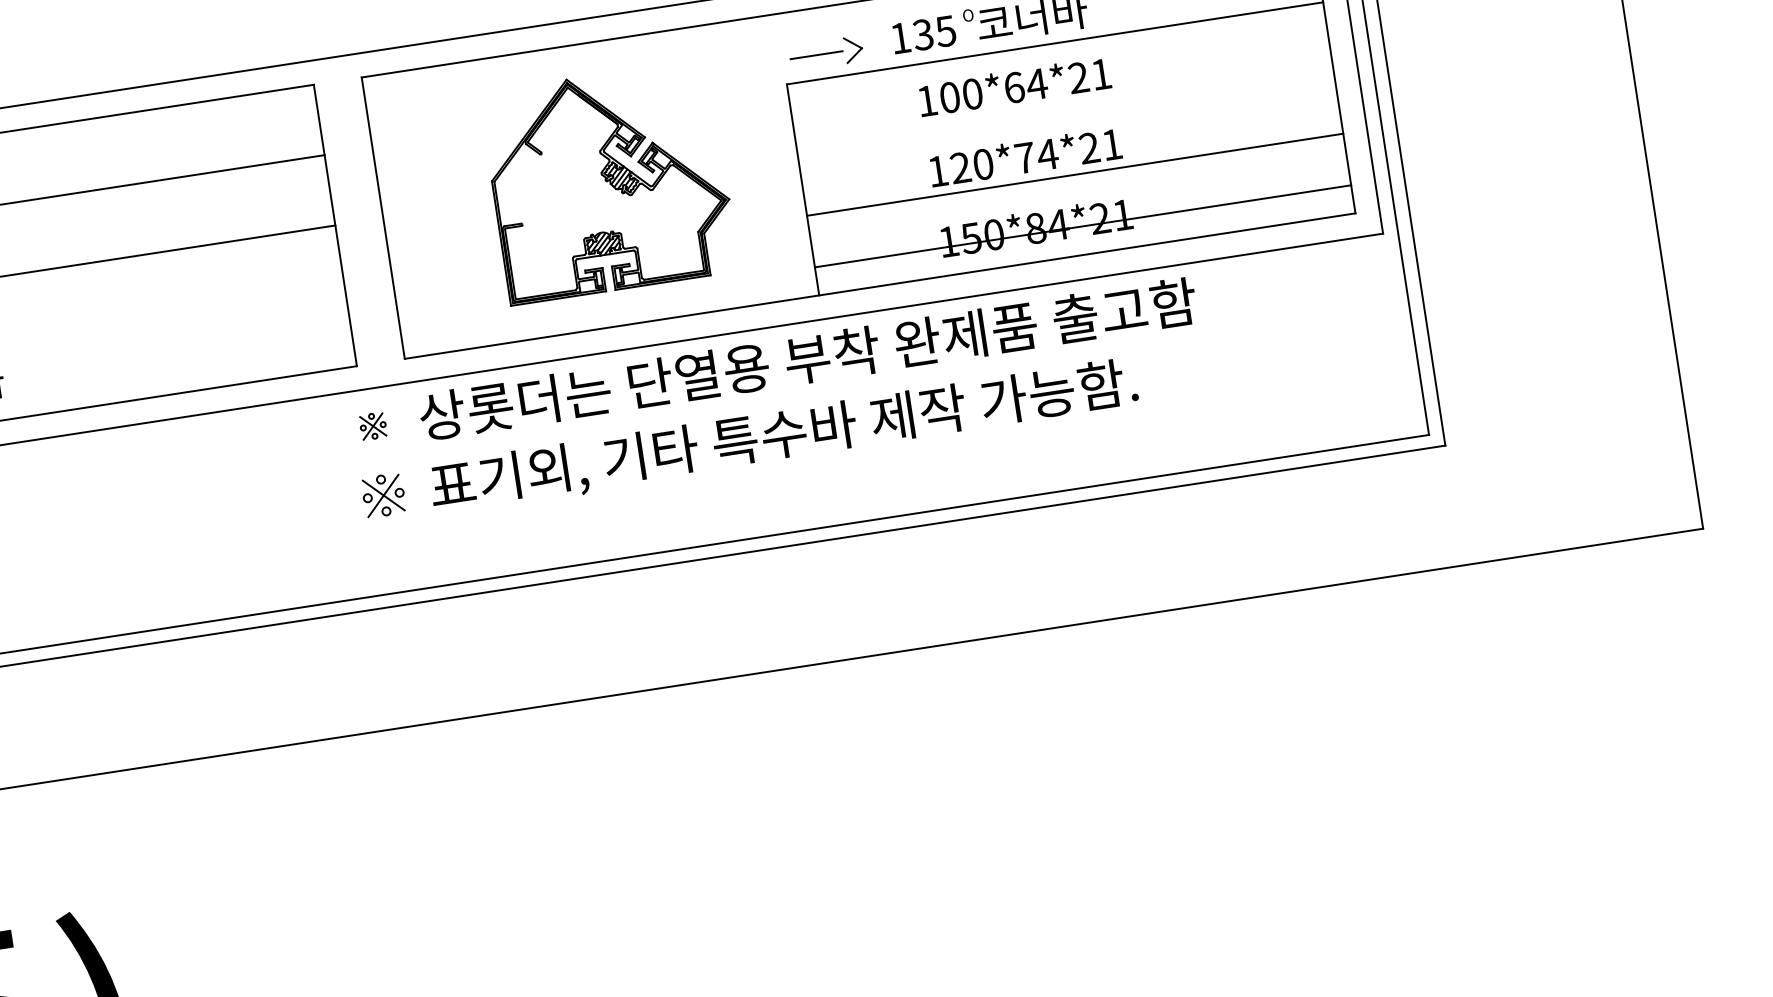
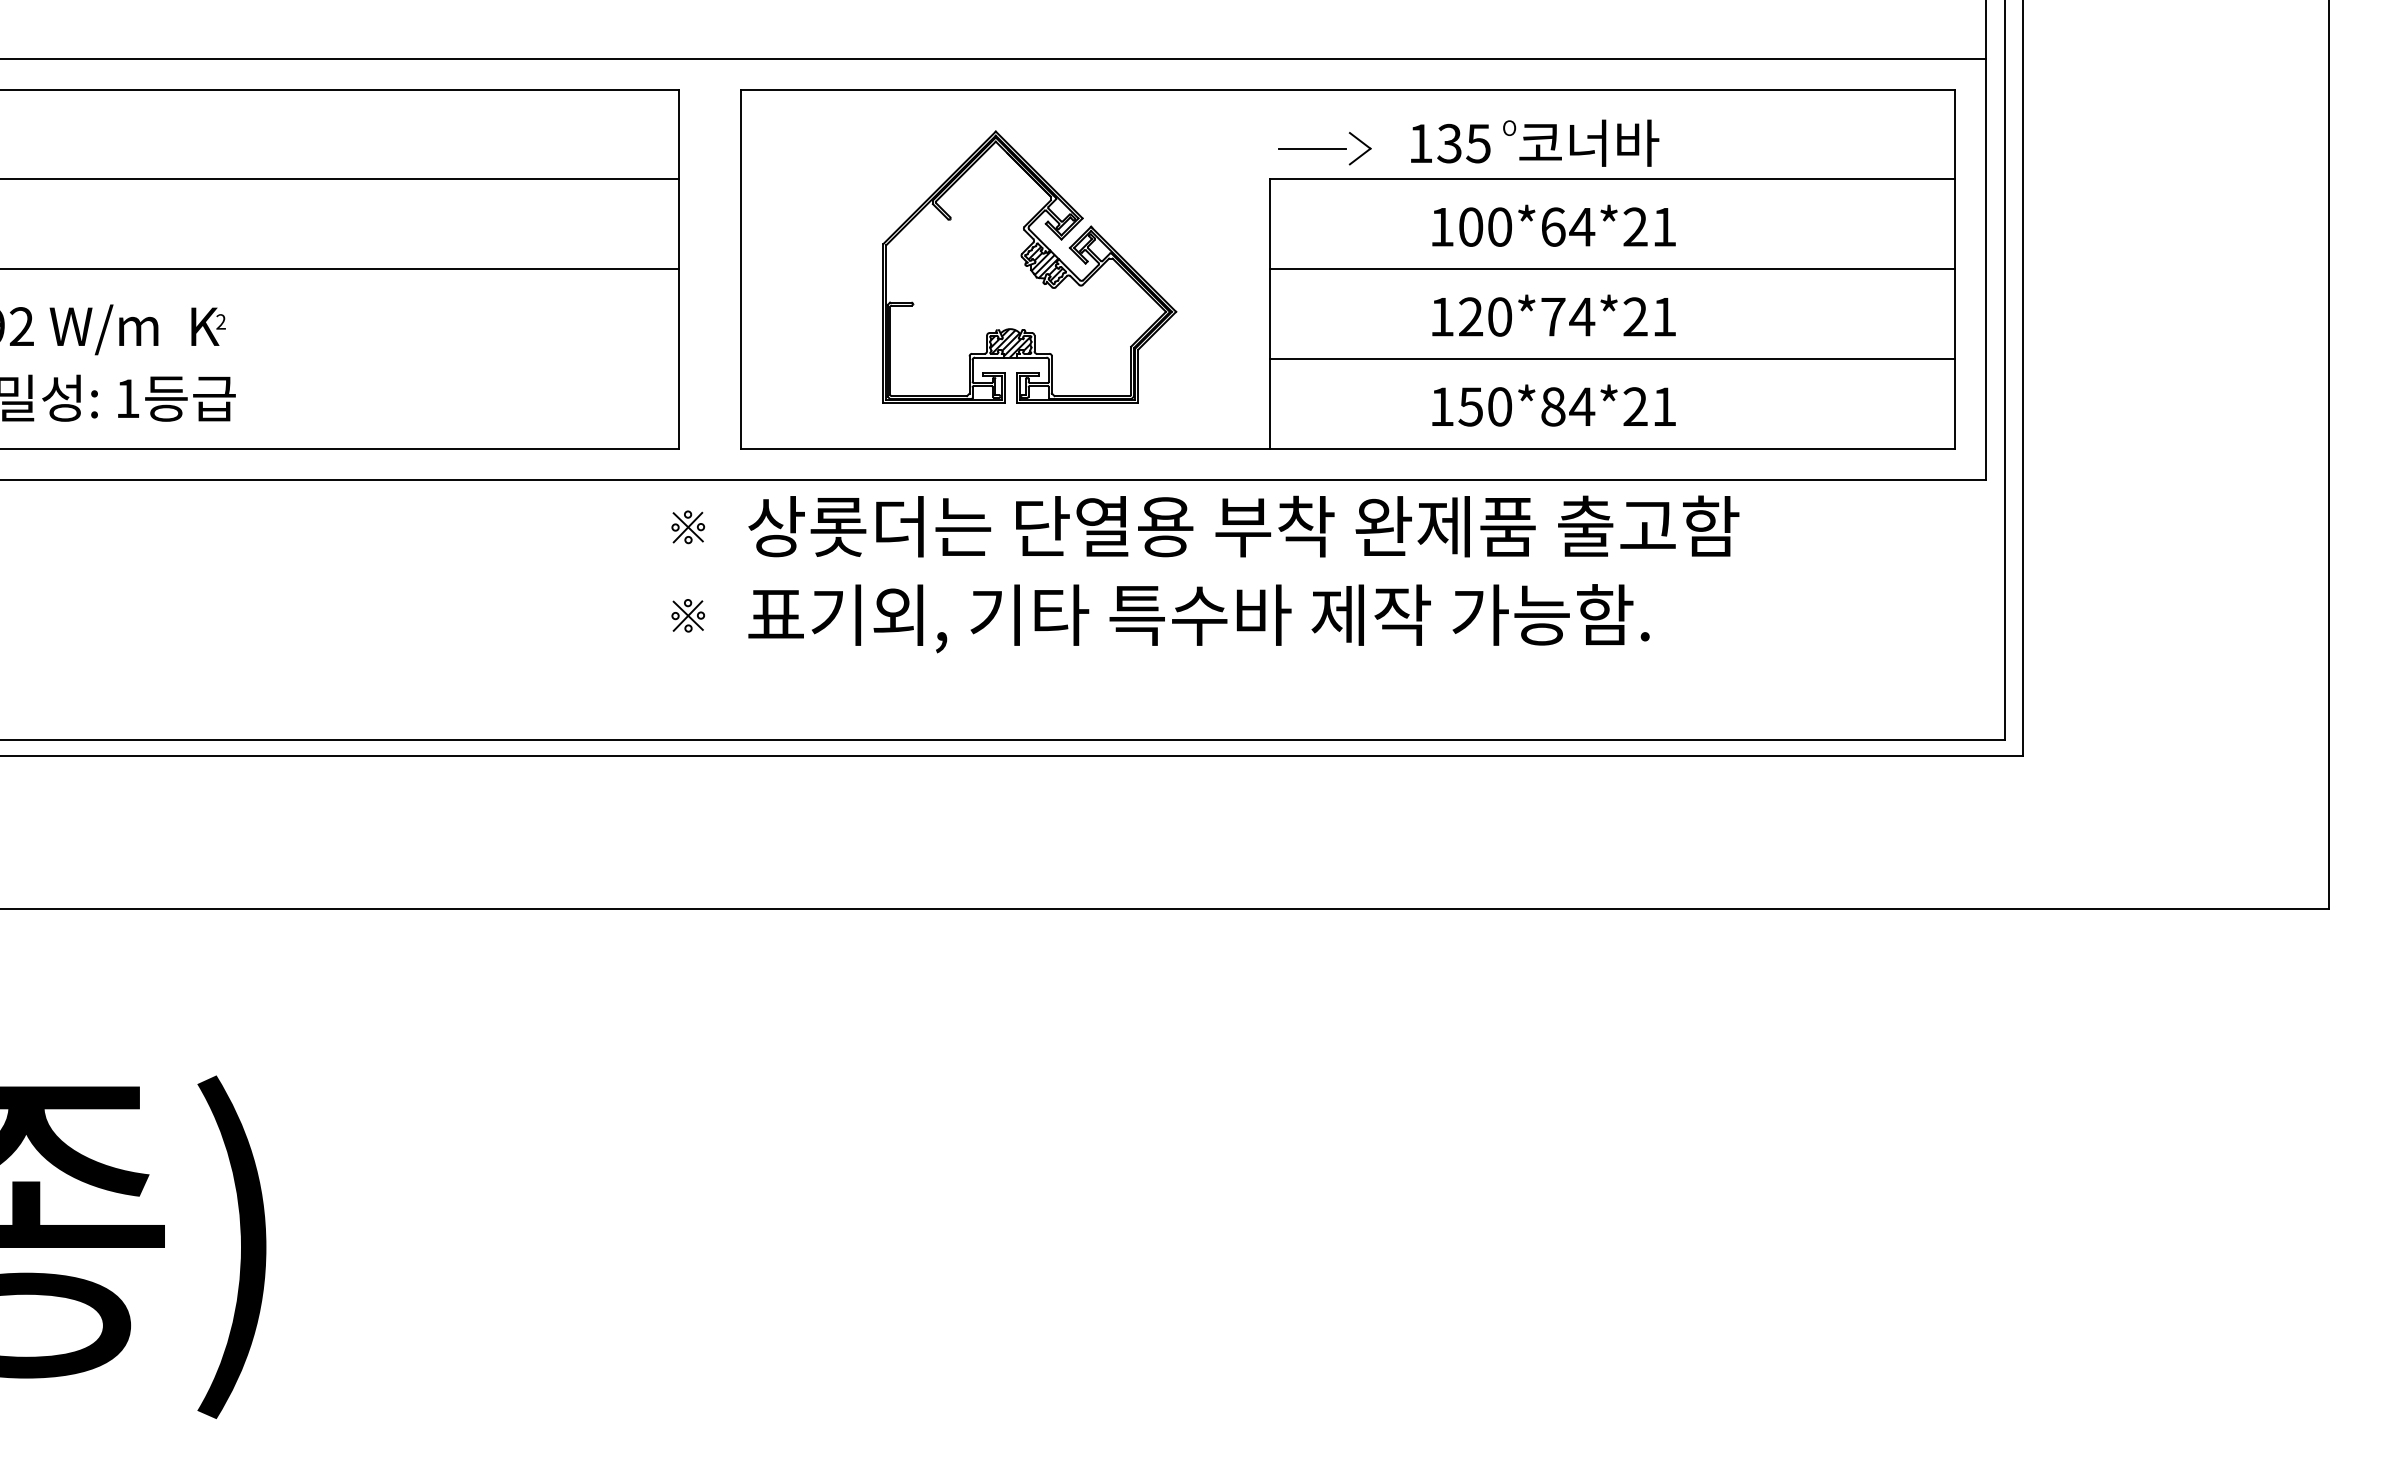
line: (1075, 174) -> (1612, 269), moved
line: (1083, 226) -> (1612, 359), moved
part: (383, 495) -> (688, 615), size x0.62

